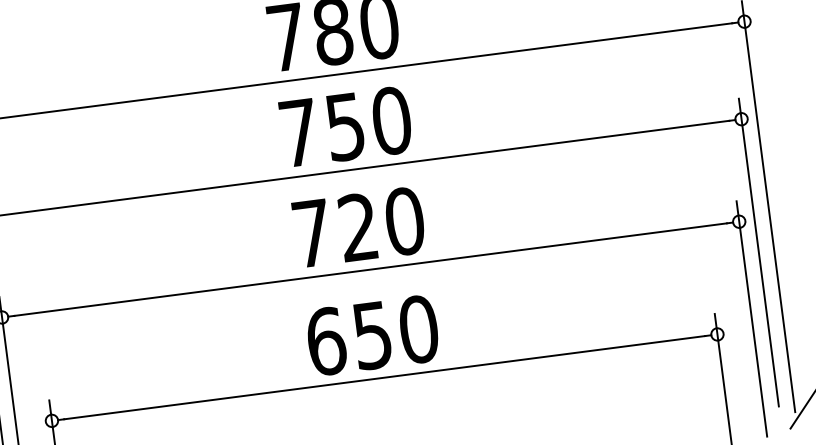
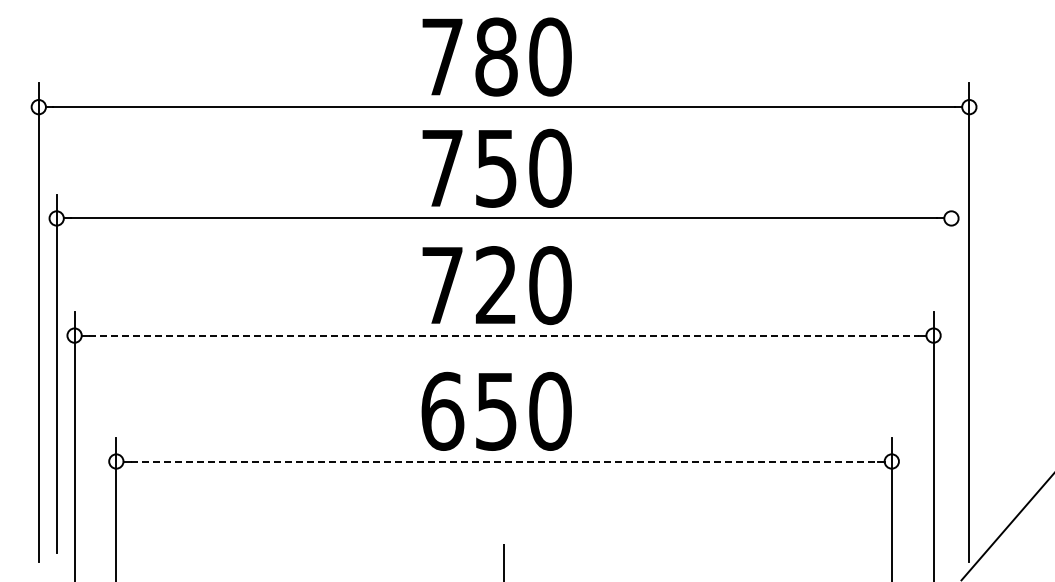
line: (758, 252) -> (951, 373), removed
line: (371, 269) -> (504, 335), solid -> dashed
line: (385, 377) -> (504, 461), solid -> dashed

